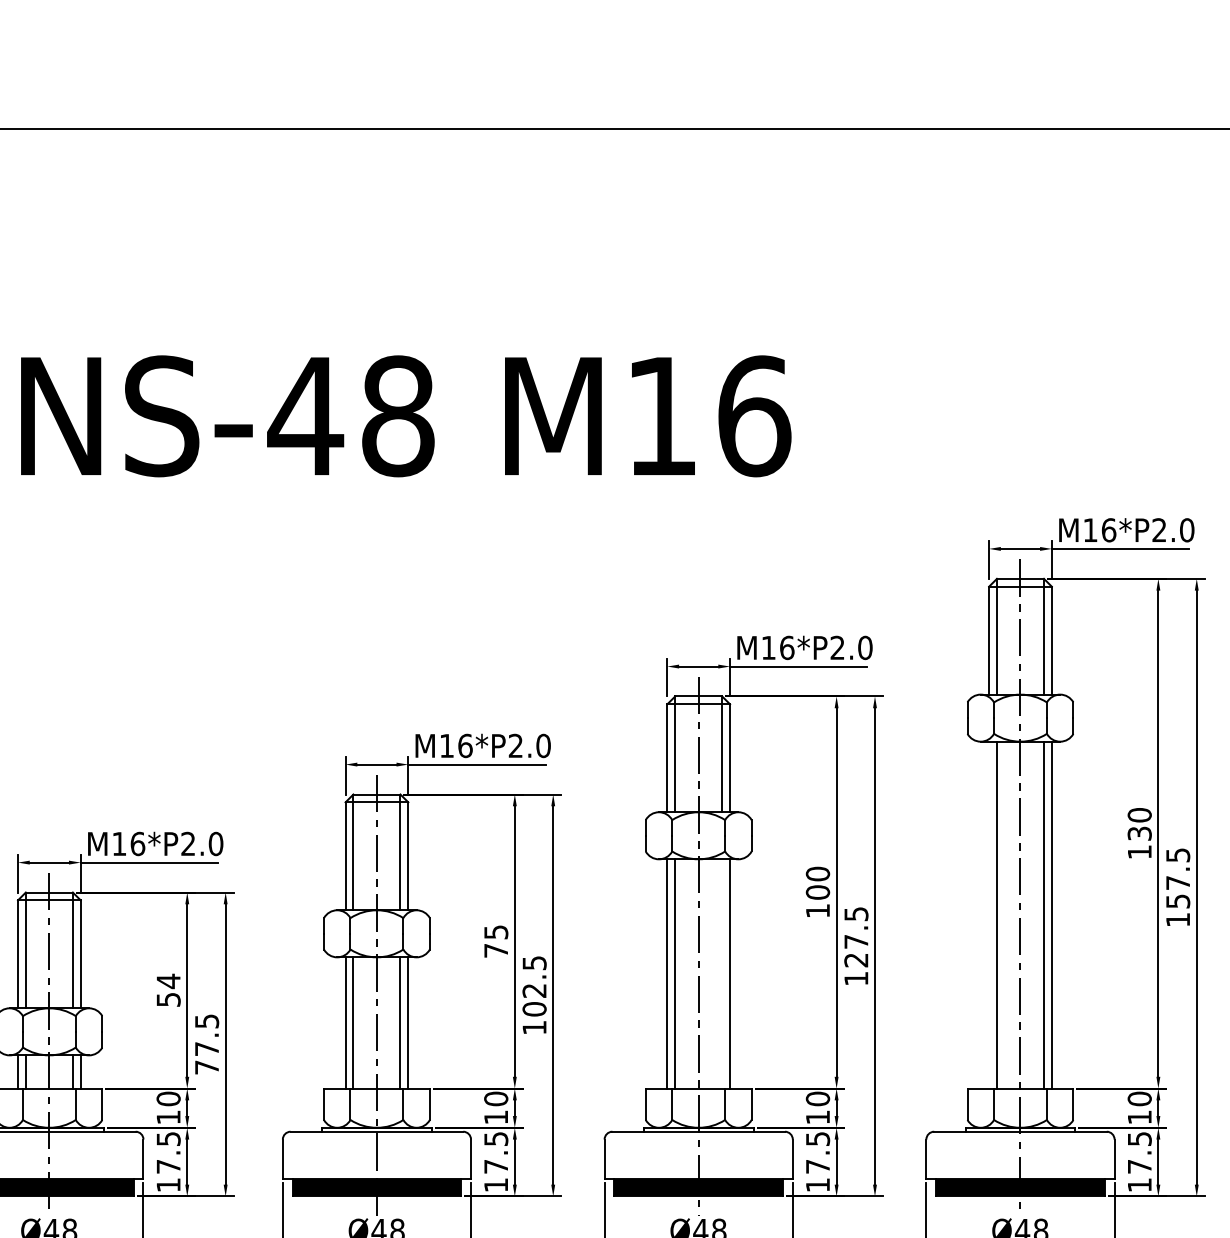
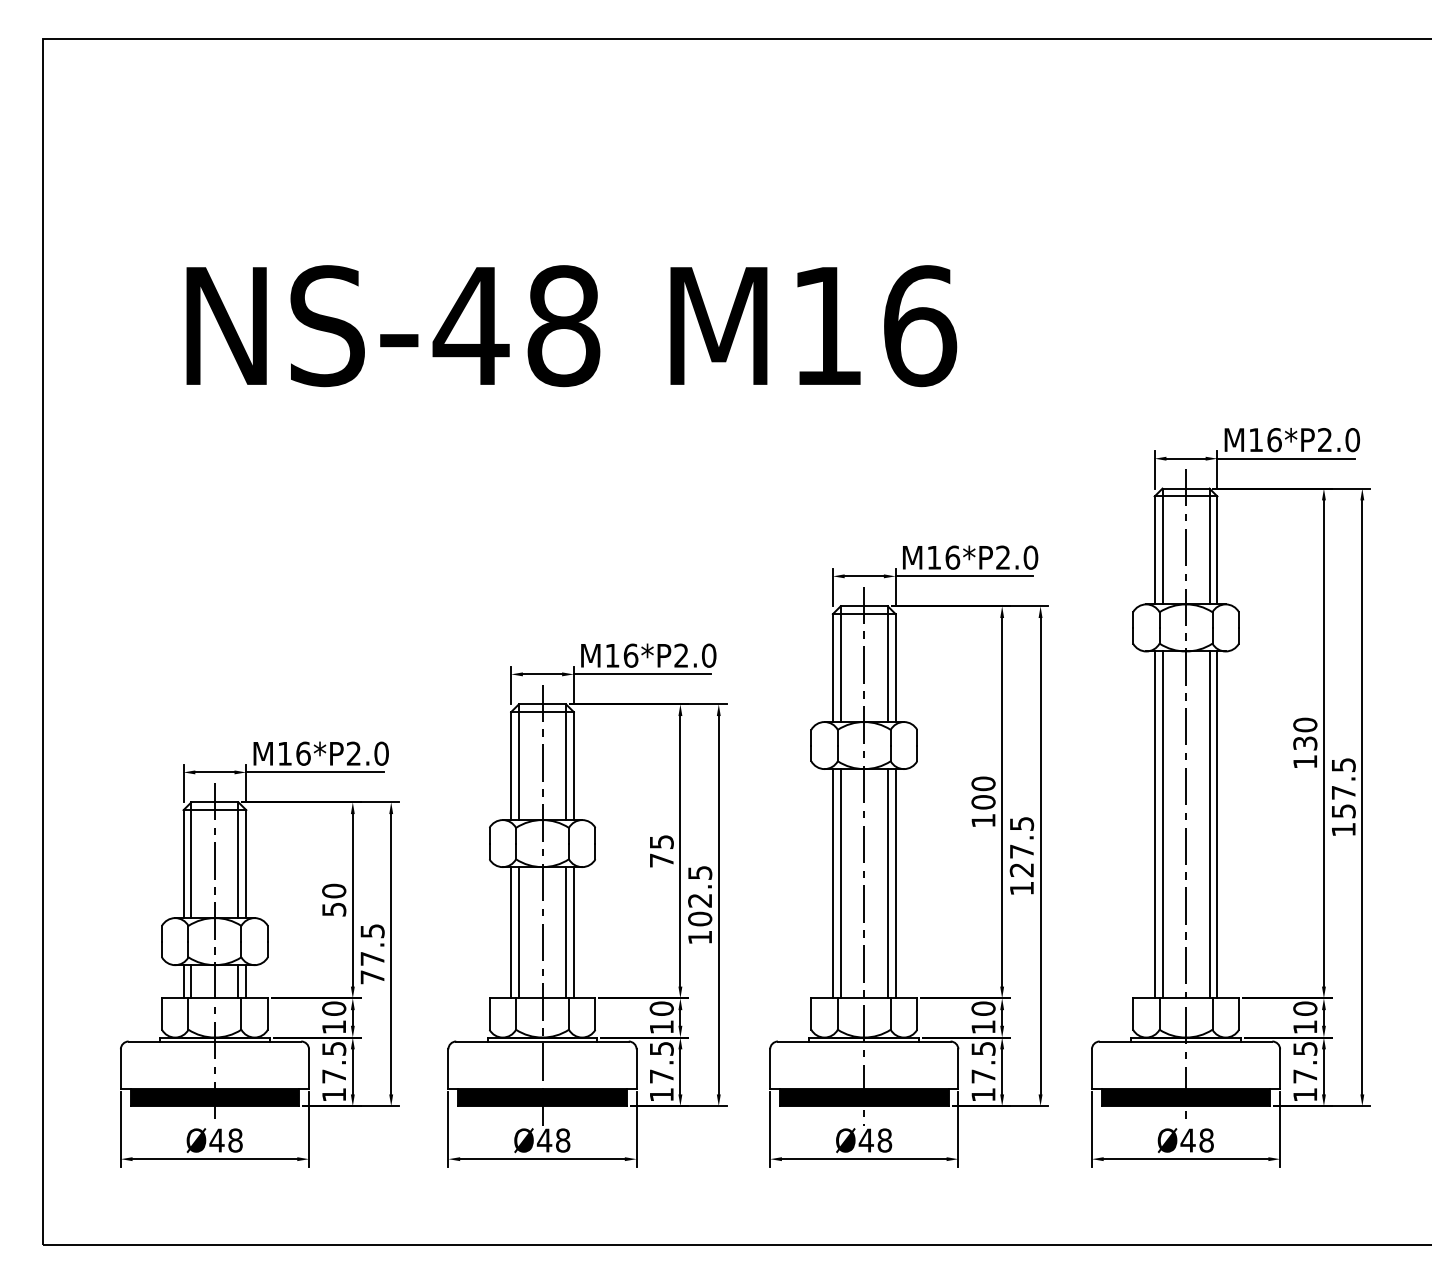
line: (988, 914) -> (1154, 824), added
line: (721, 973) -> (887, 883), added
text: (168, 980) -> (334, 890), 54 -> 50

